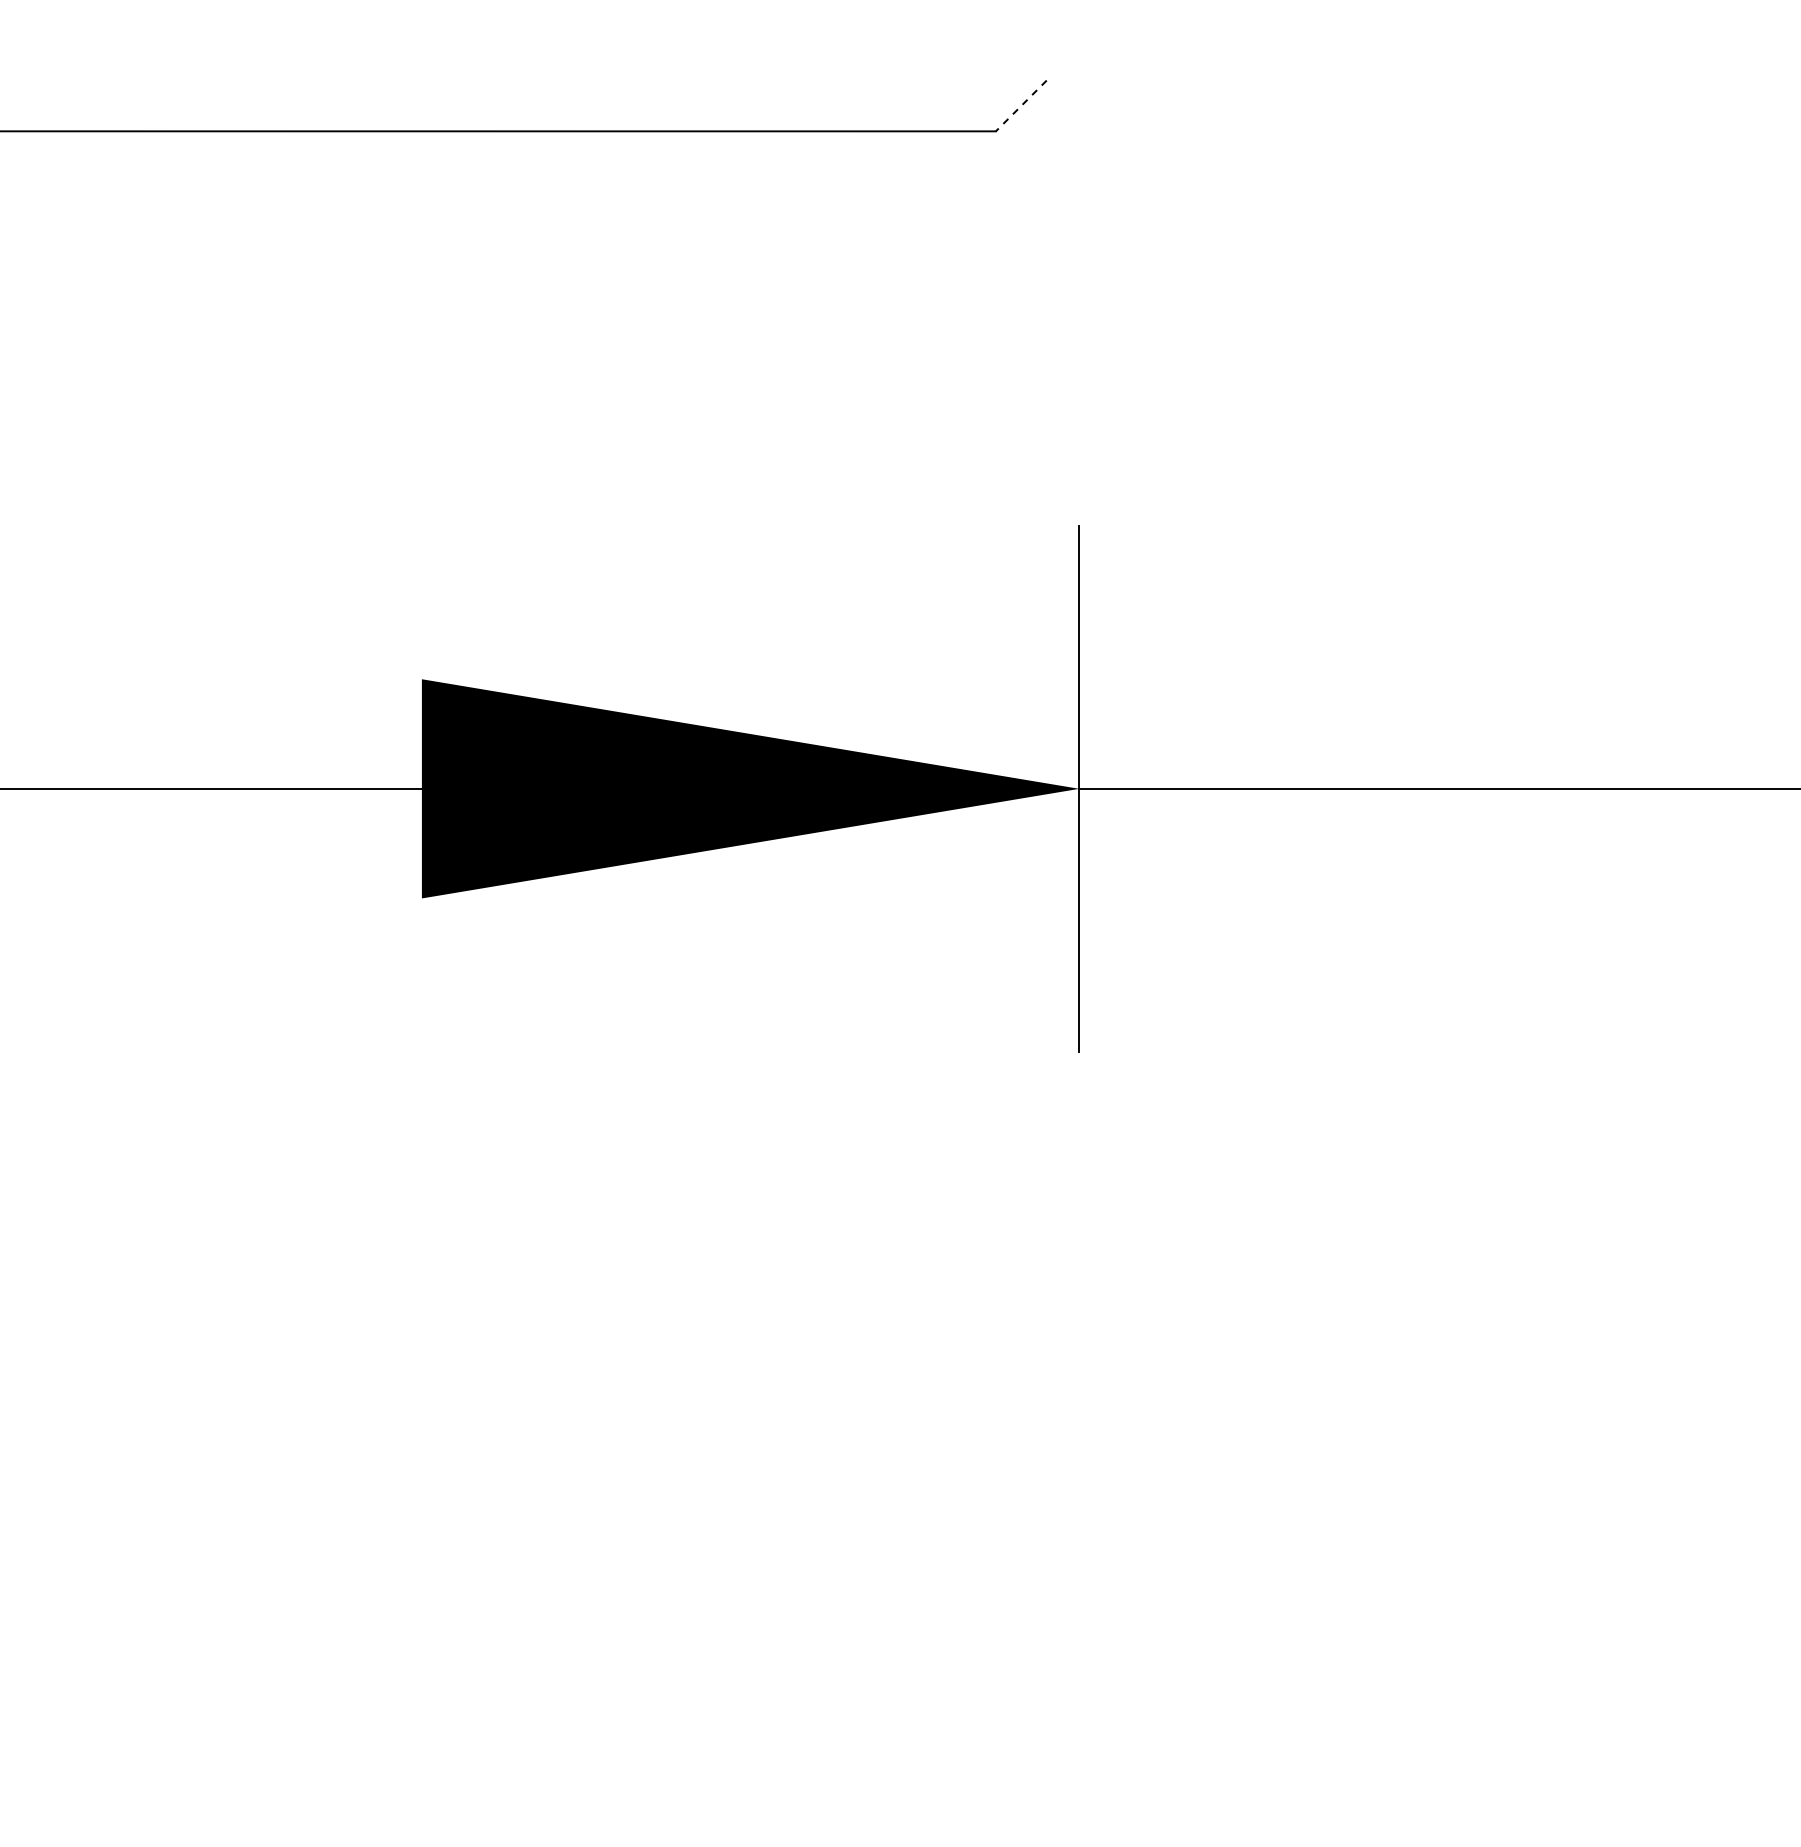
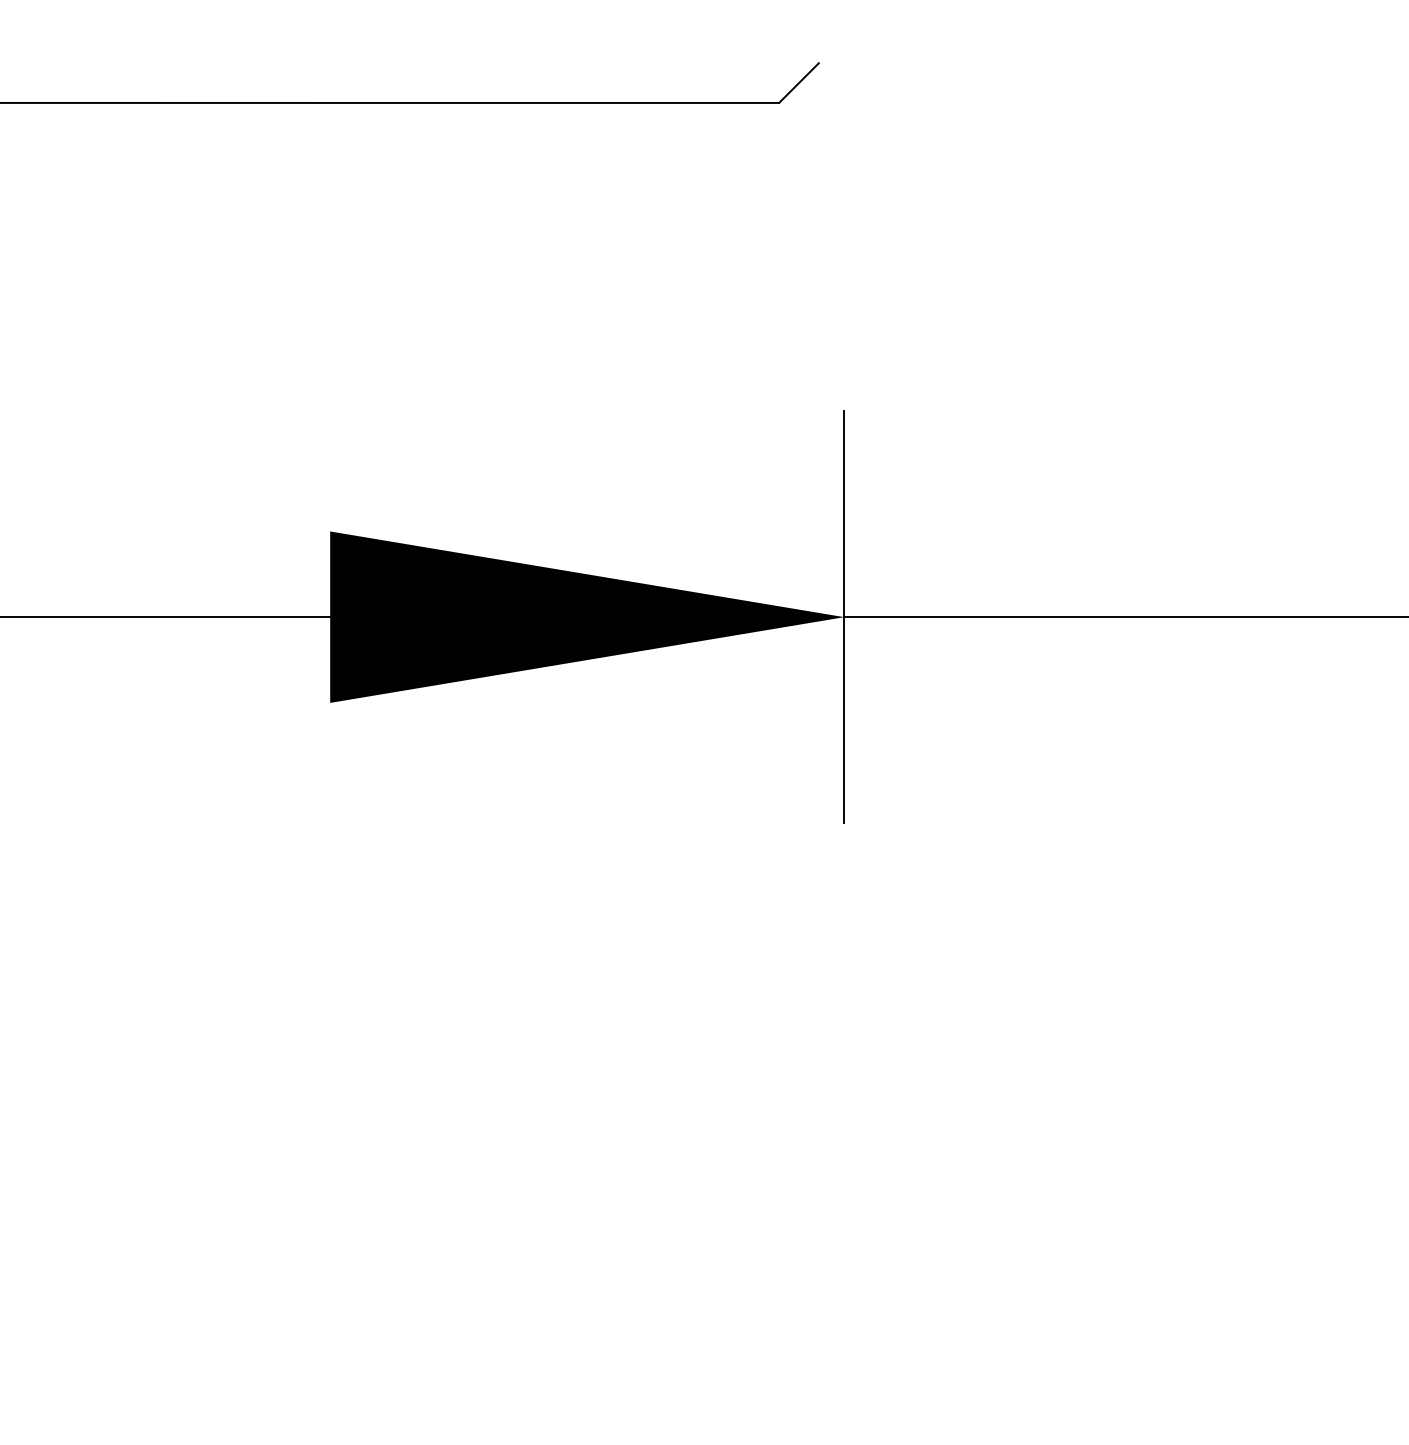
line: (1021, 105) -> (799, 82), dashed -> solid

